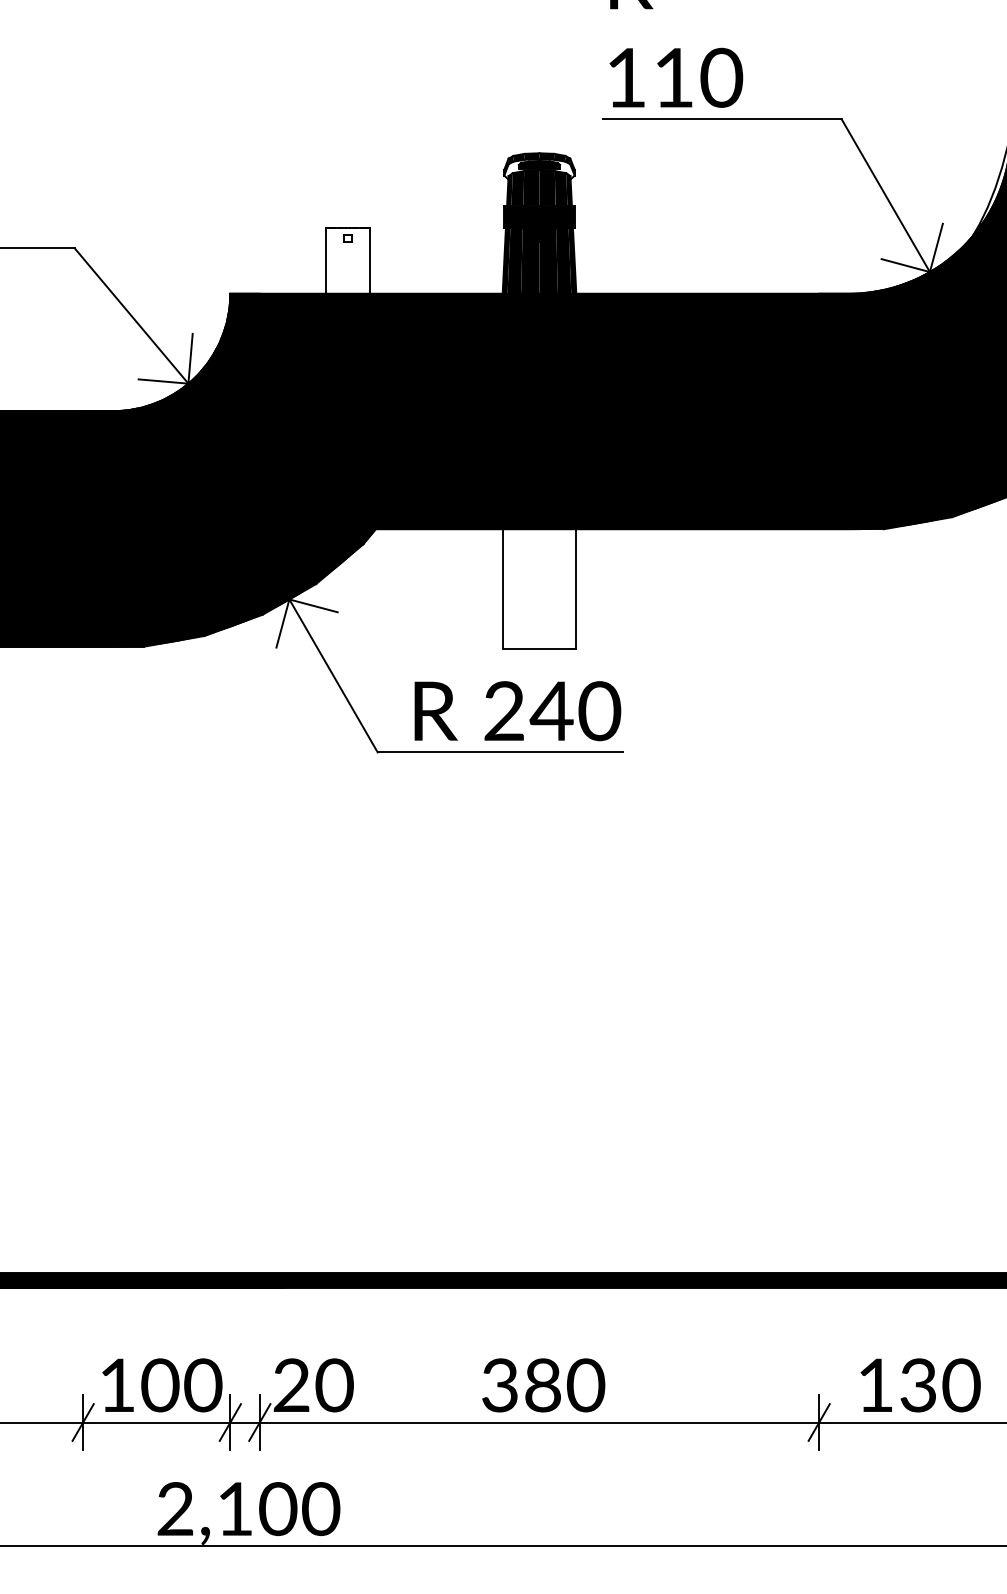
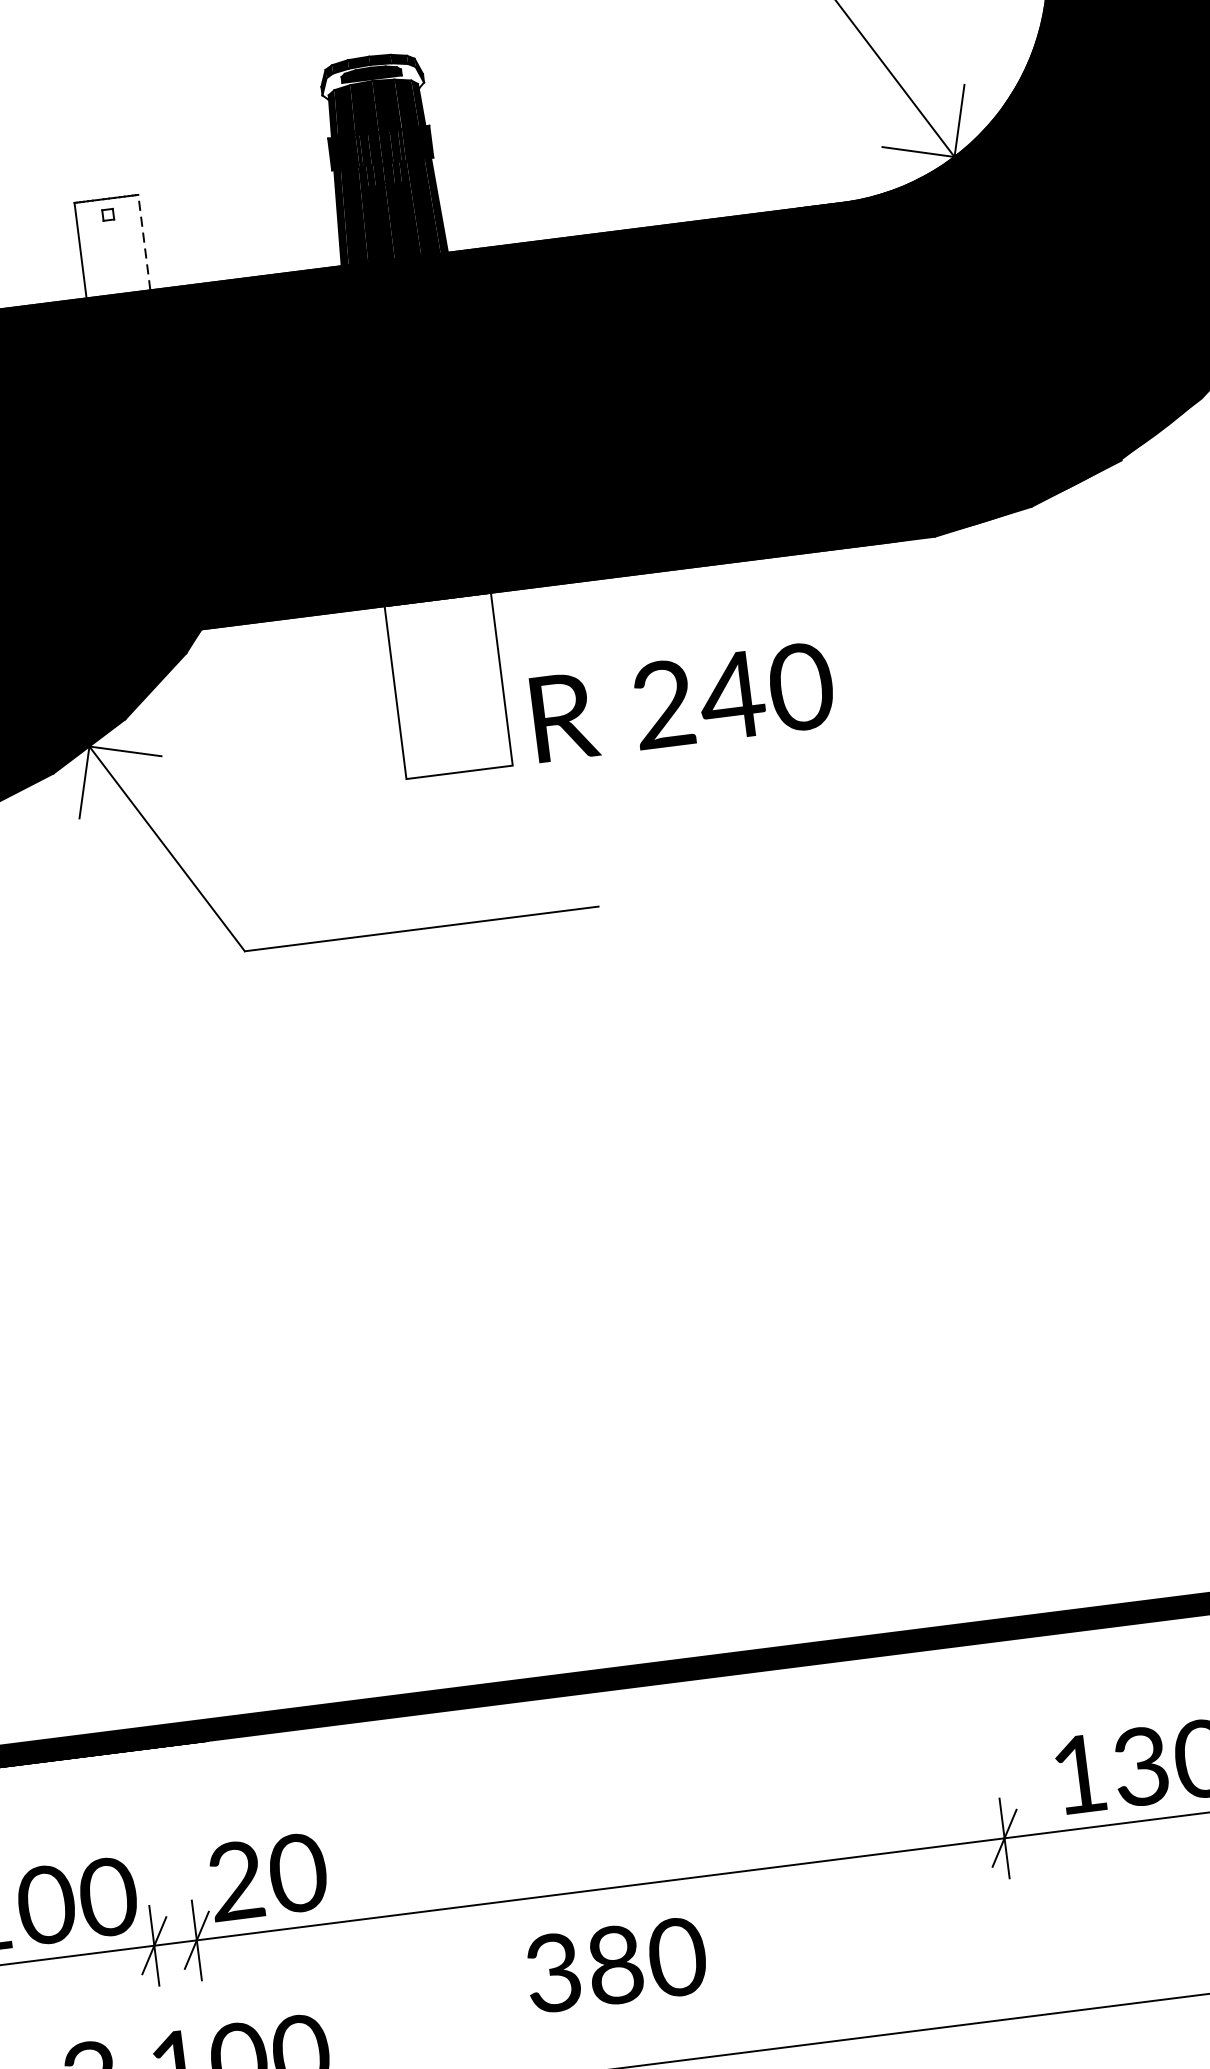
line: (370, 260) -> (144, 242), solid -> dashed
text: (517, 711) -> (682, 702), moved
text: (543, 1385) -> (616, 1965), moved

